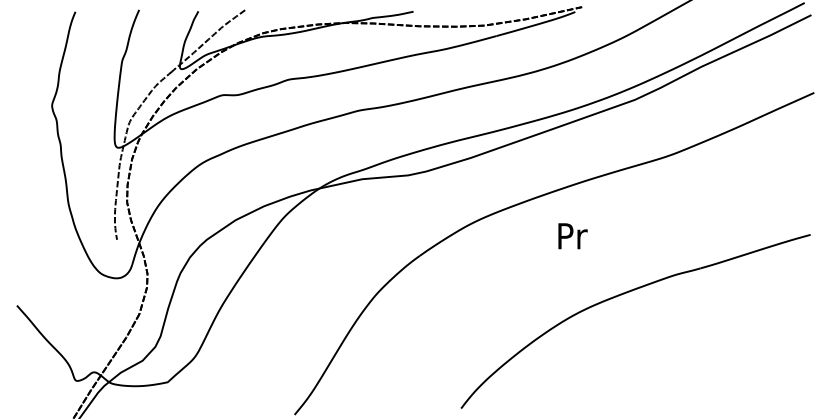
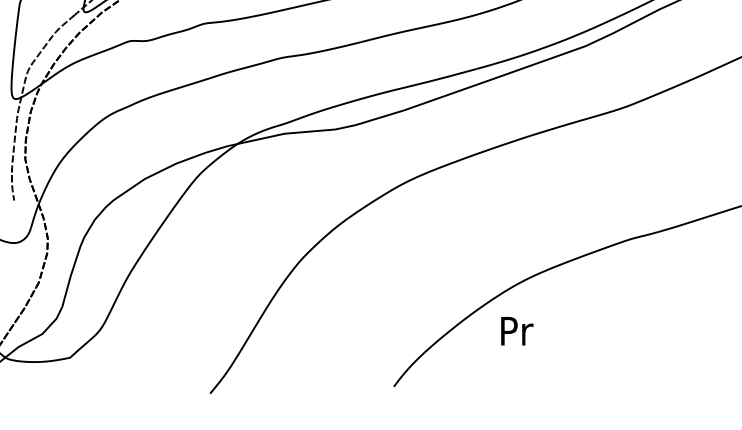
text: (572, 236) -> (516, 331), moved

